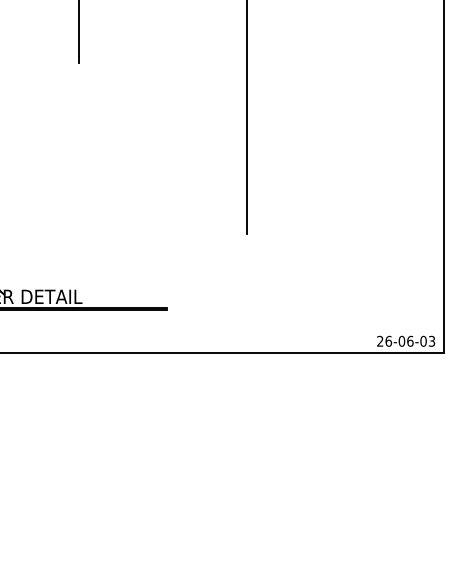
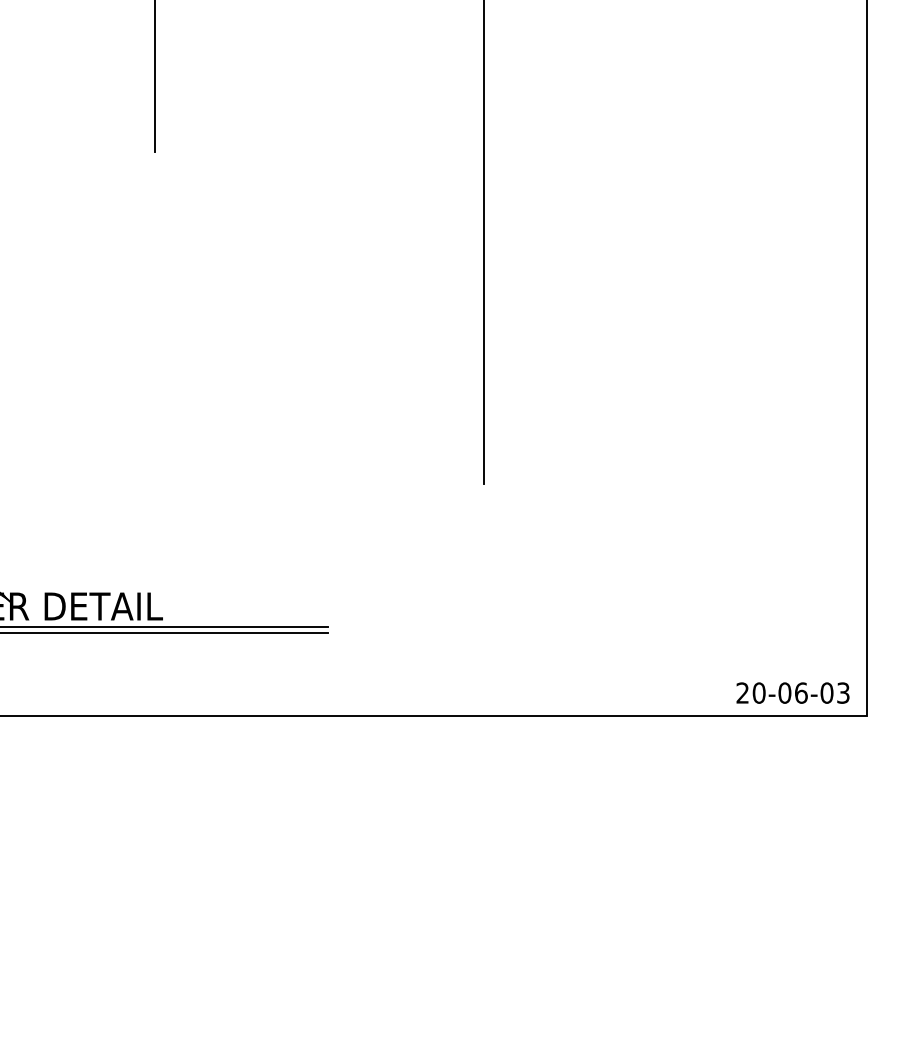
text: (388, 340) -> (758, 691), 26-06-03 -> 20-06-03

